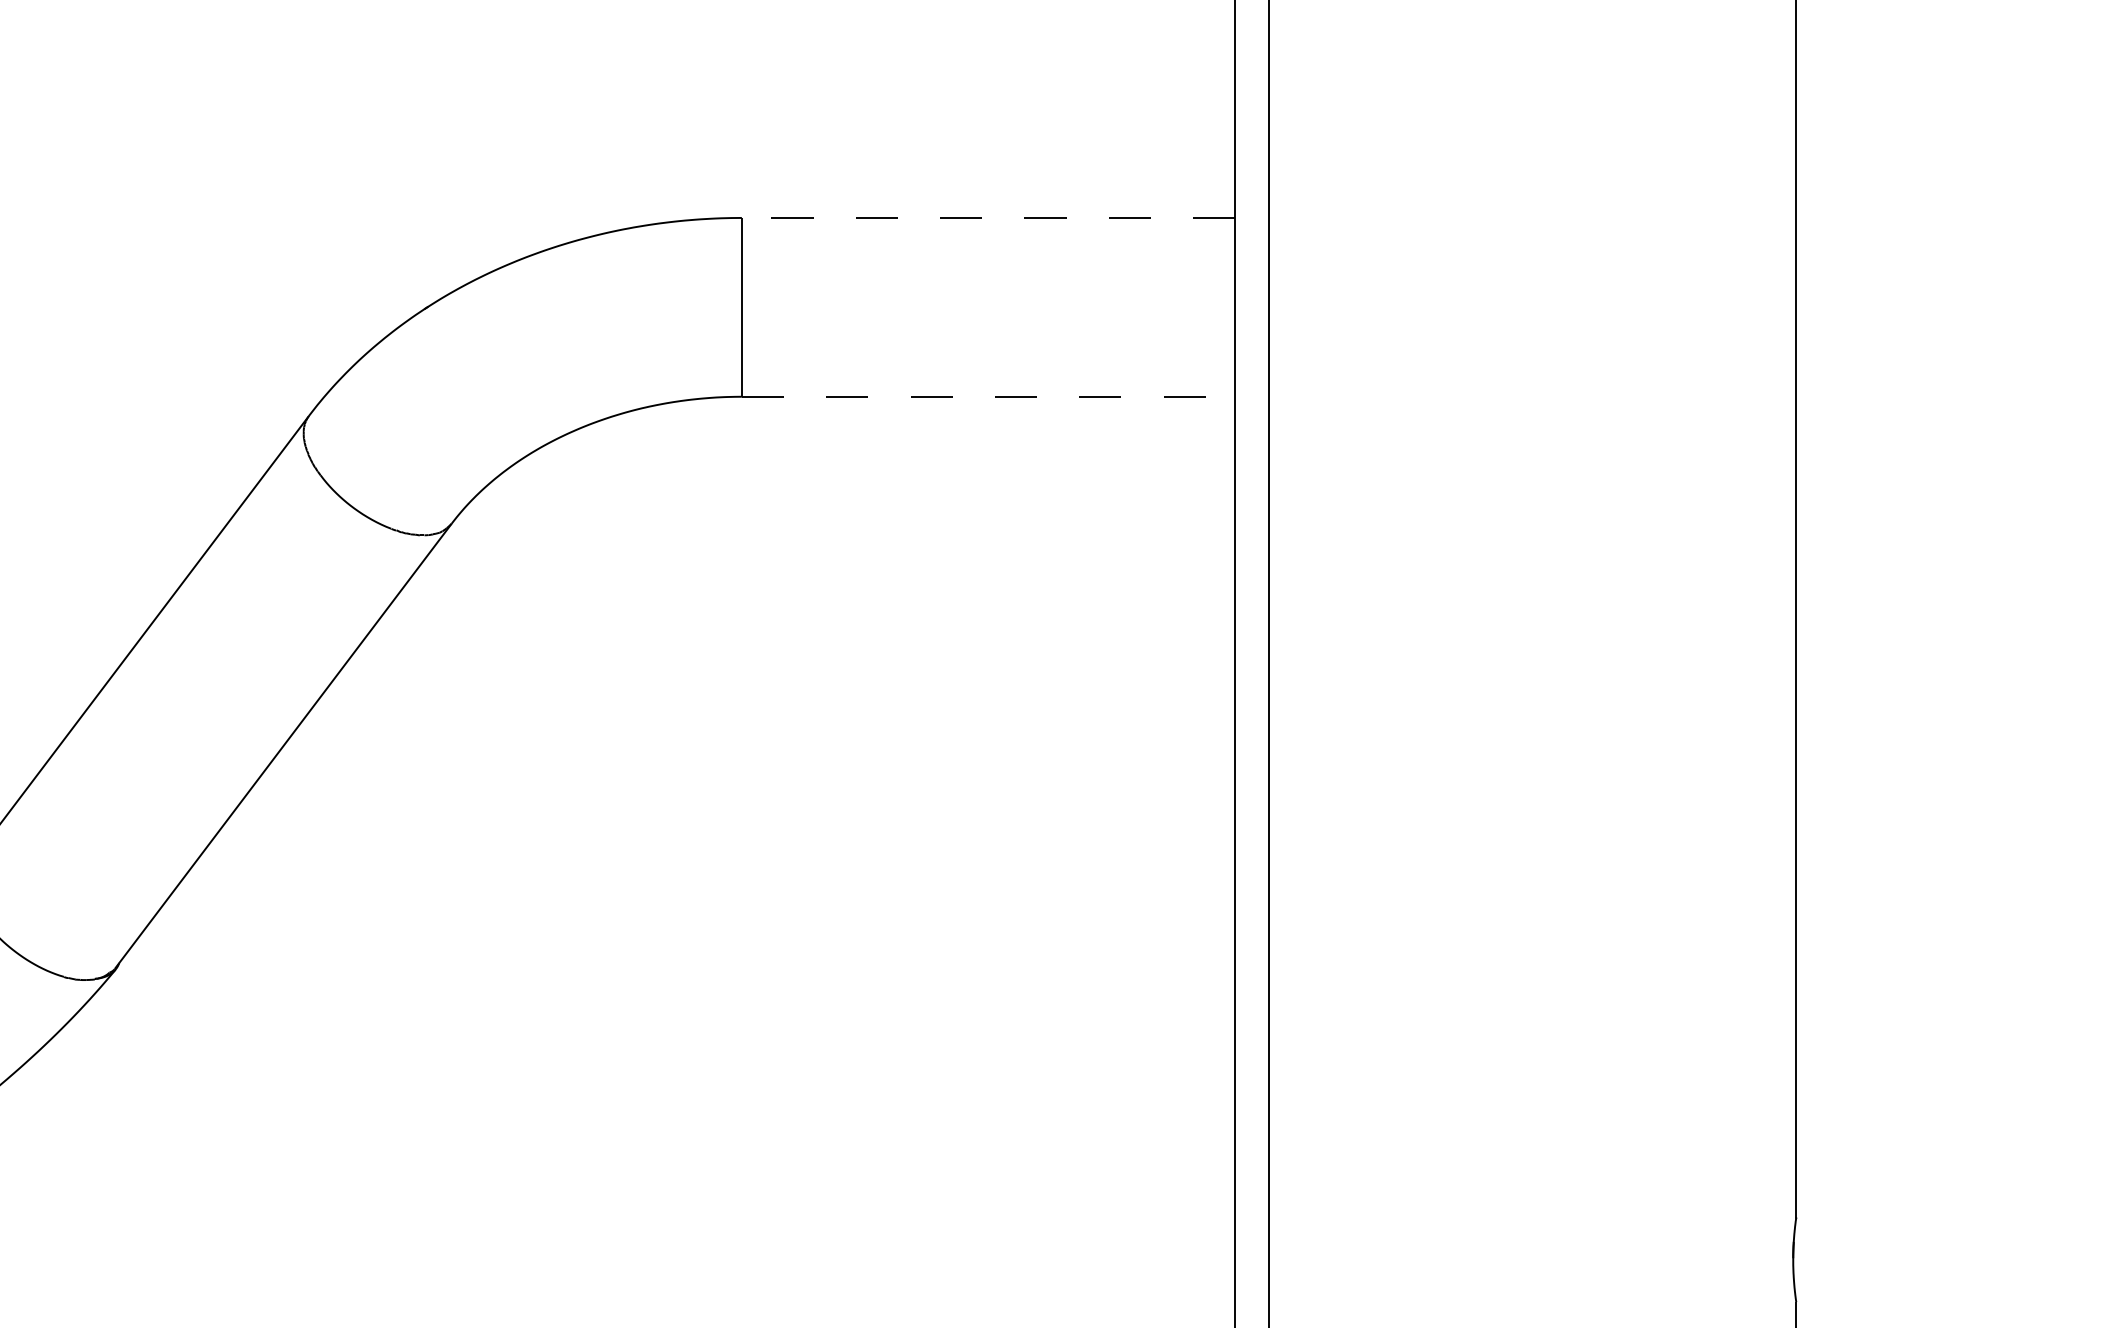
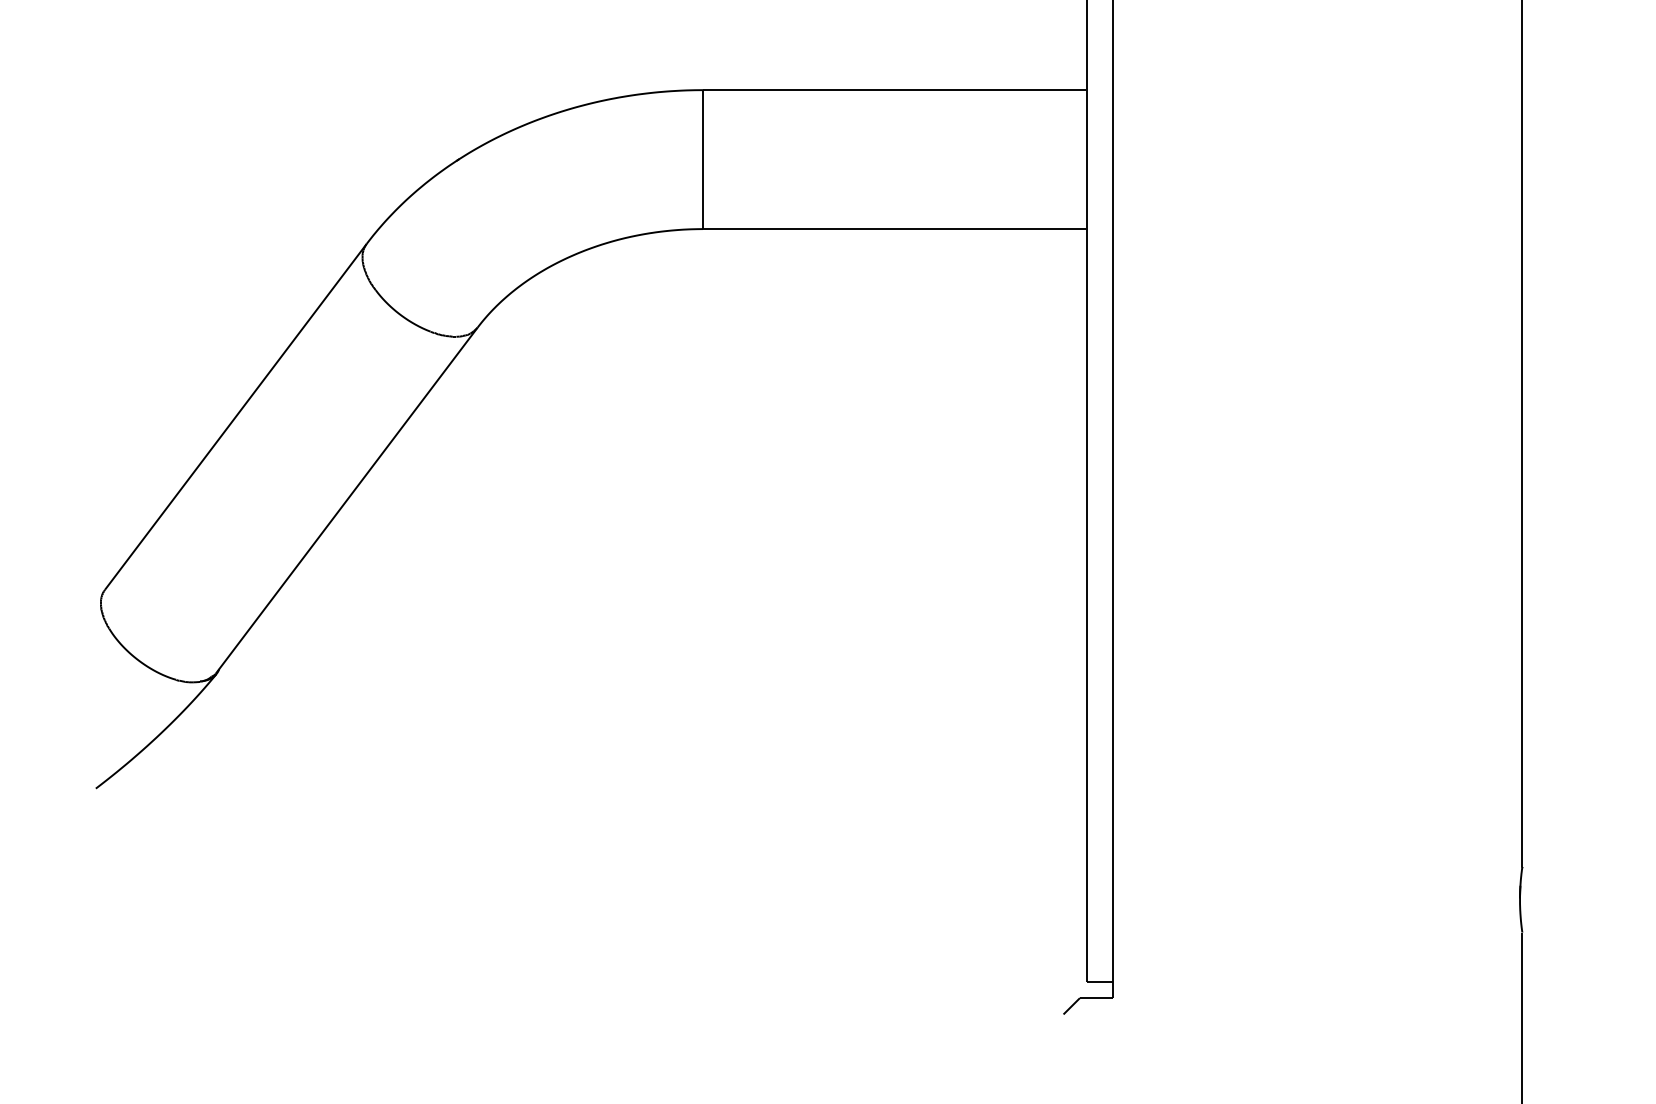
line: (988, 218) -> (894, 90), dashed -> solid
line: (988, 397) -> (894, 229), dashed -> solid

